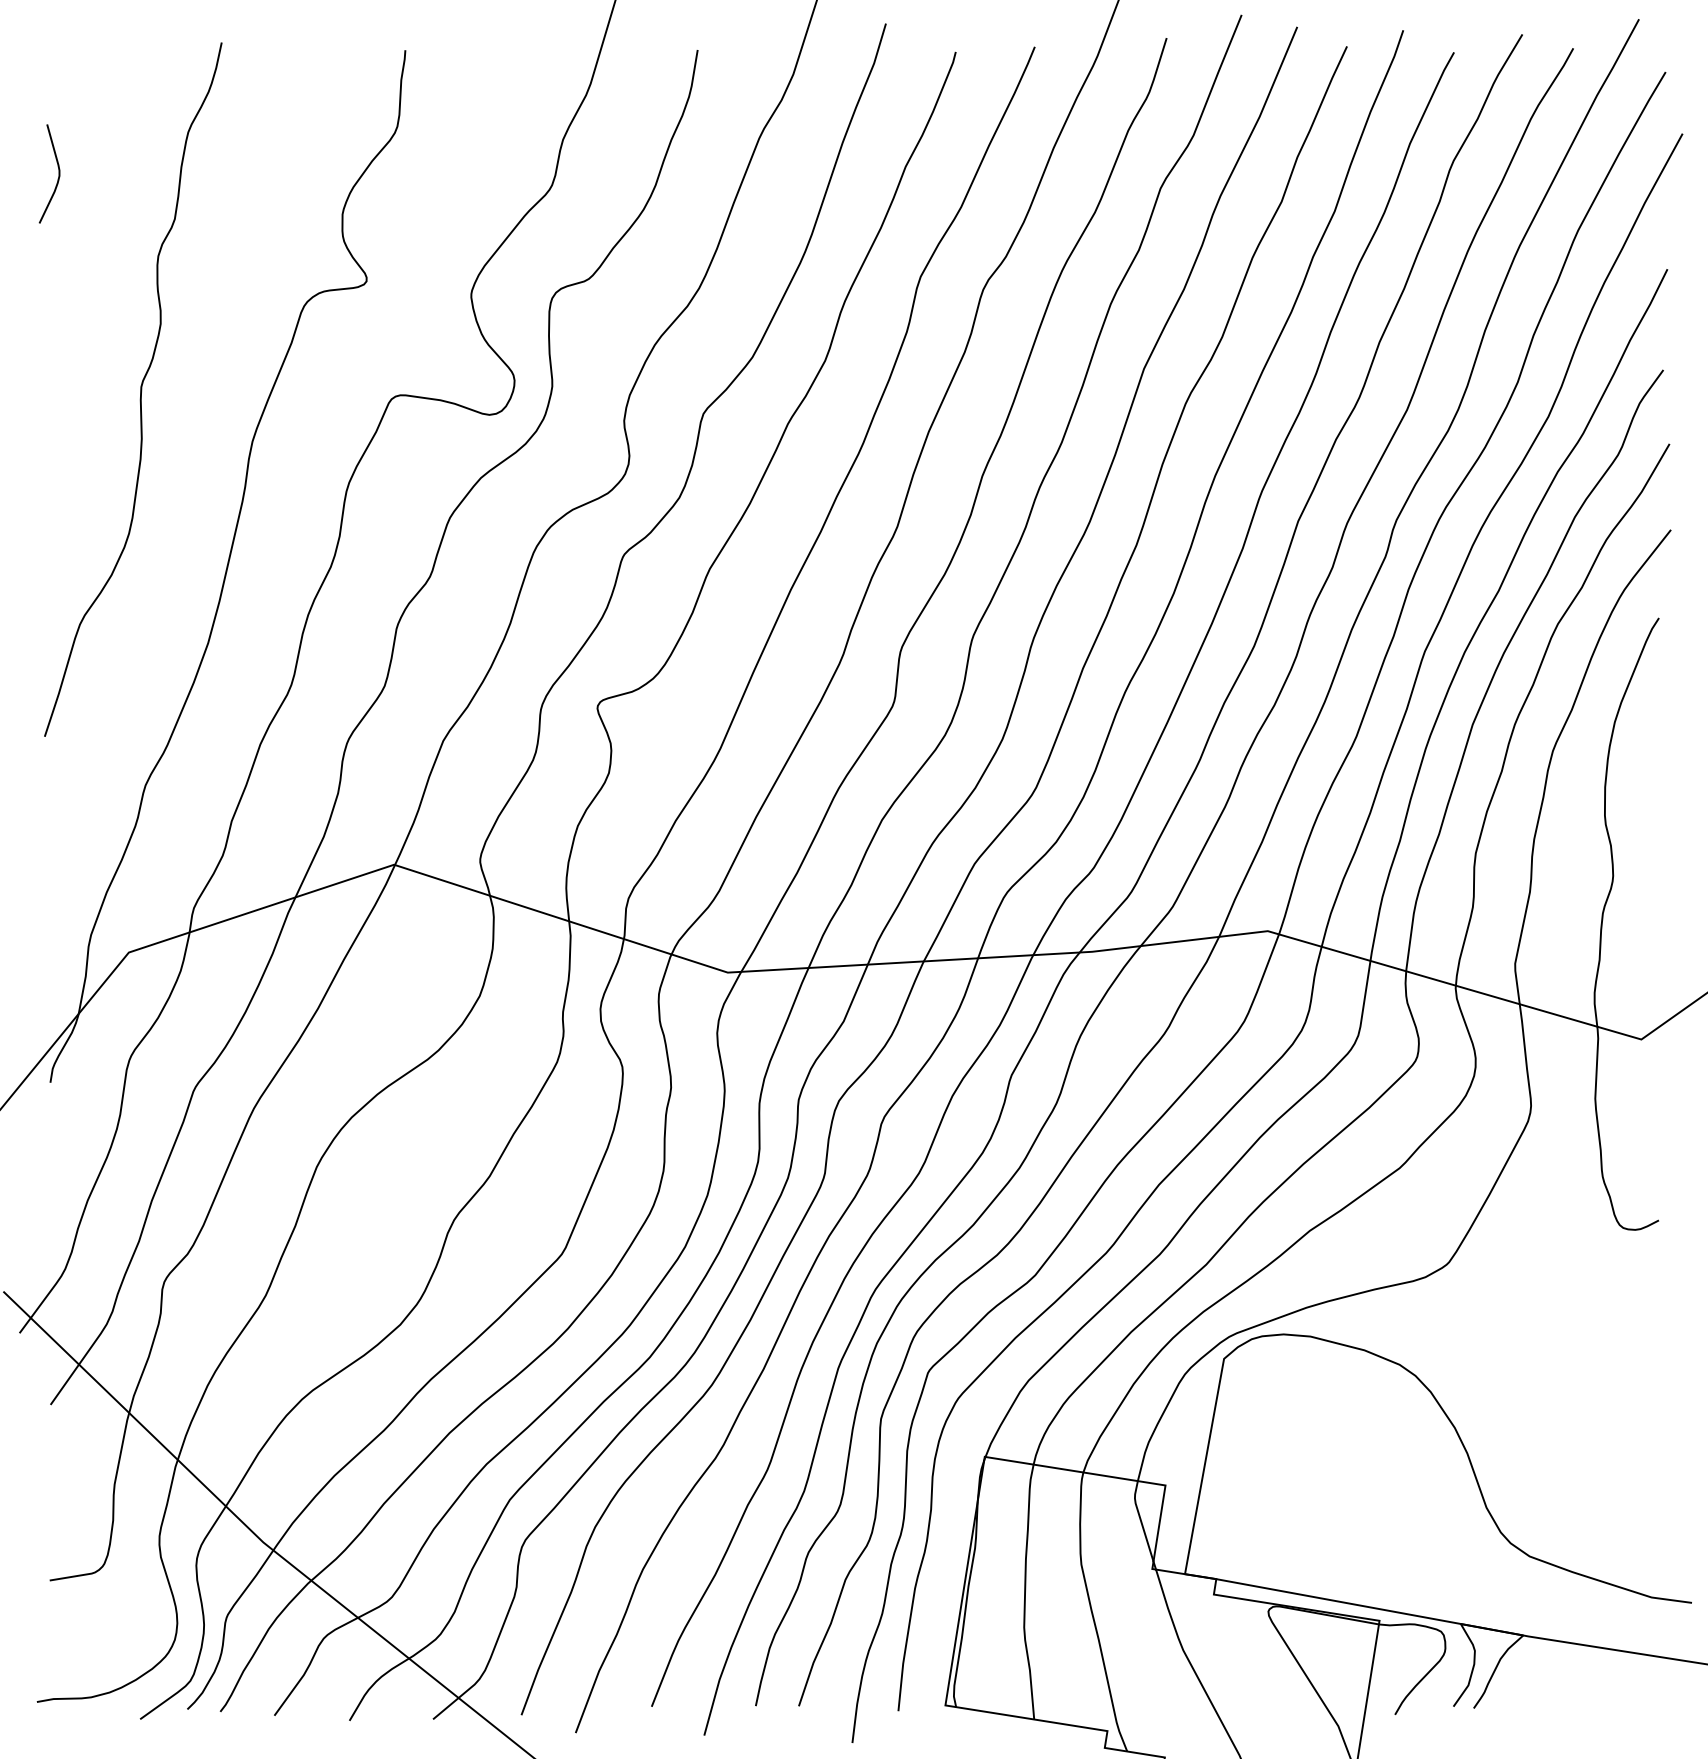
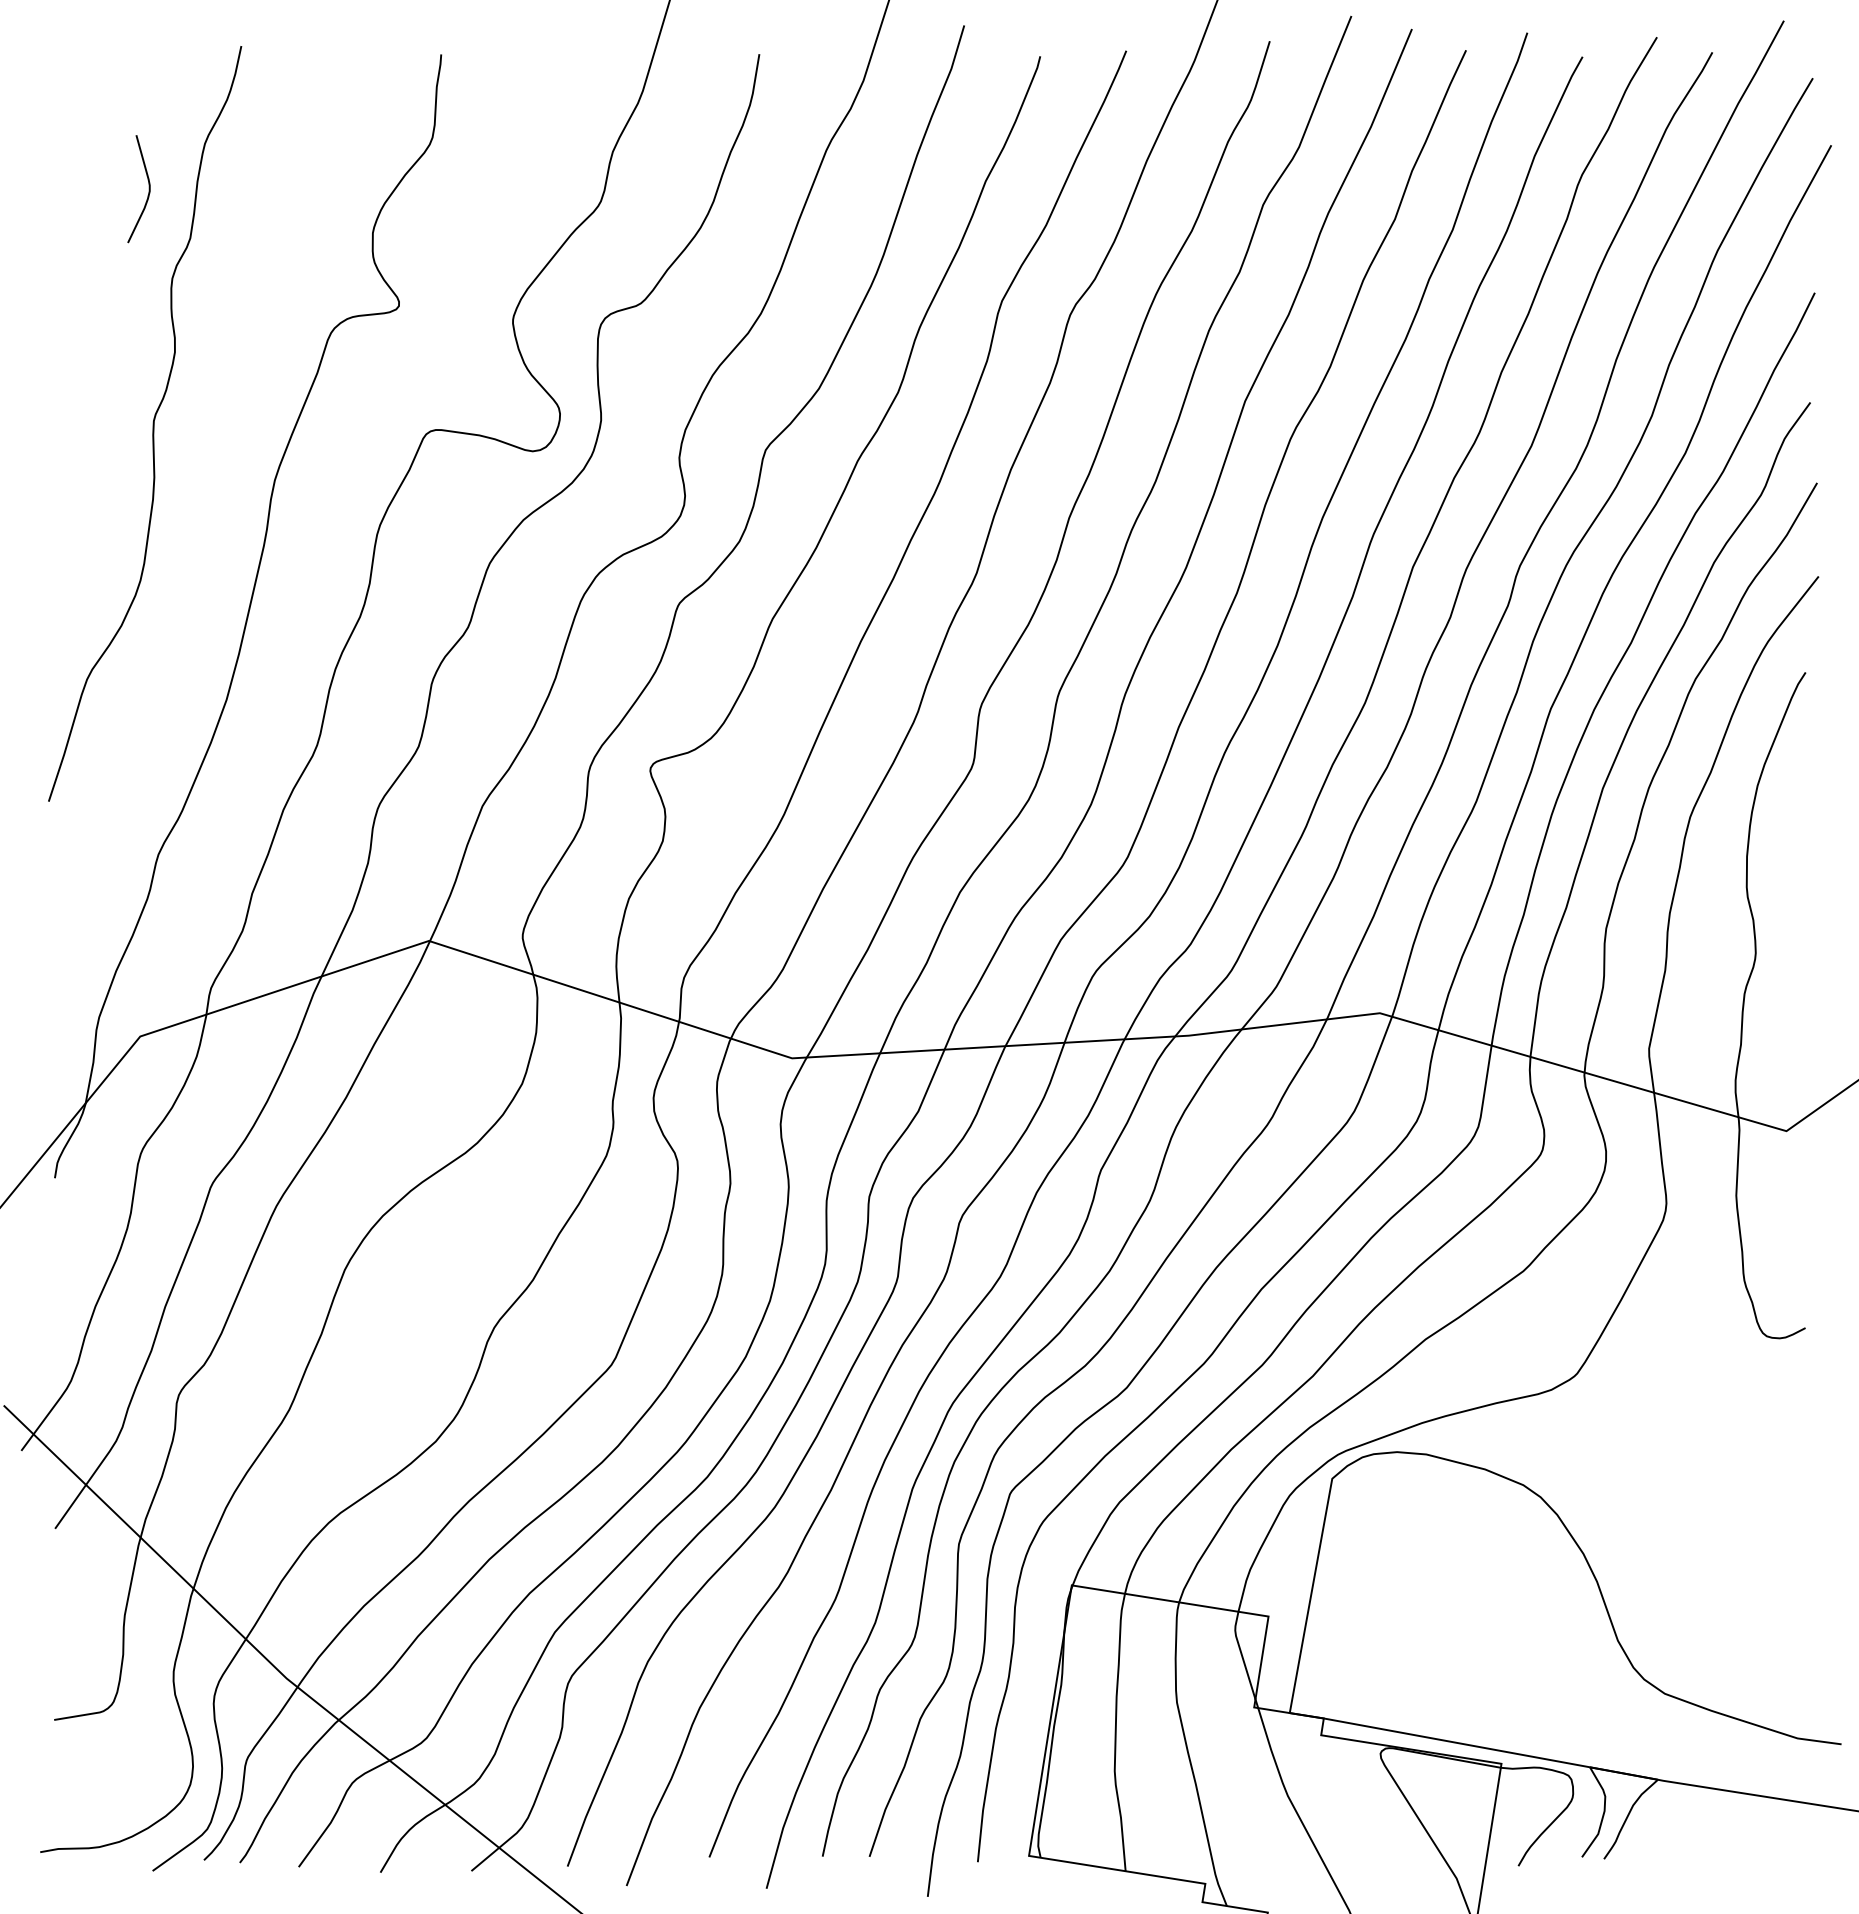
curve: (58, 174) -> (148, 189), moved

